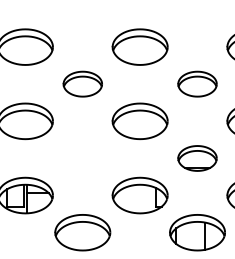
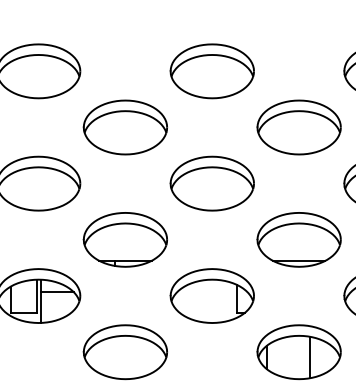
part: (82, 83) -> (125, 126), size x1.43
part: (197, 83) -> (299, 126), size x1.43
part: (82, 158) -> (125, 239), added
part: (197, 158) -> (299, 239), size x1.43

